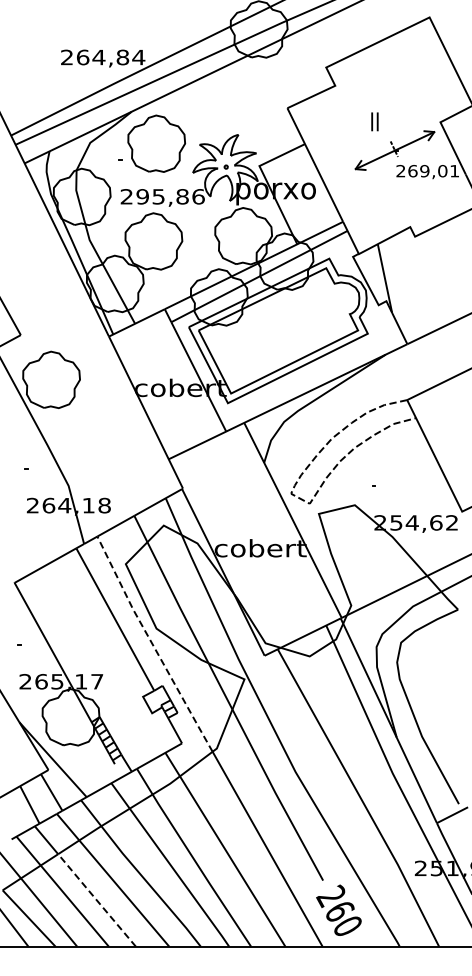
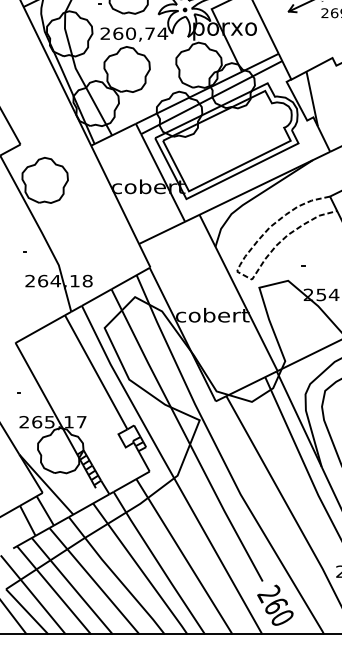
text: (170, 196) -> (140, 33), 295,86 -> 260,74
line: (153, 645) -> (126, 393), dashed -> solid
line: (96, 900) -> (81, 597), dashed -> solid

